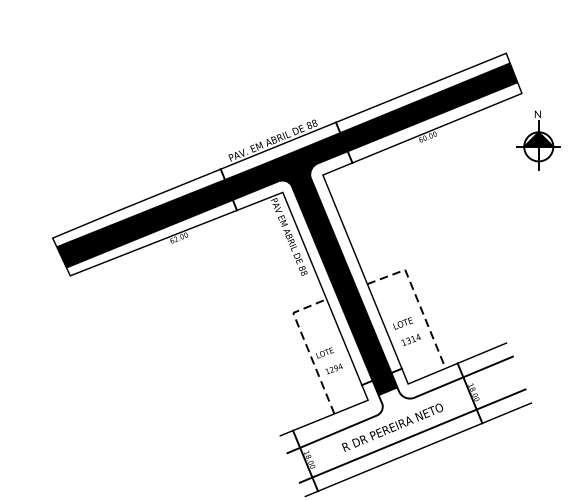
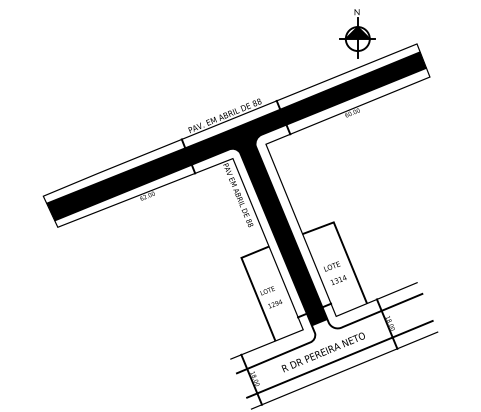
part: (538, 140) -> (357, 33), moved
line: (418, 300) -> (344, 247), dashed -> solid
line: (306, 345) -> (252, 284), dashed -> solid

